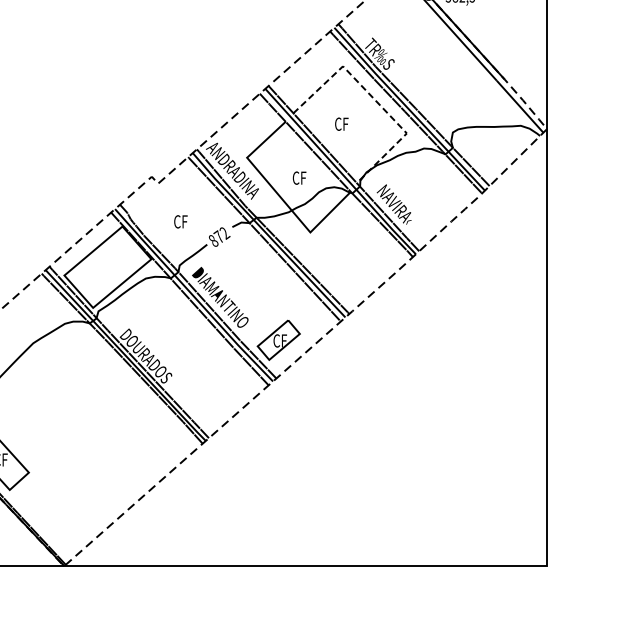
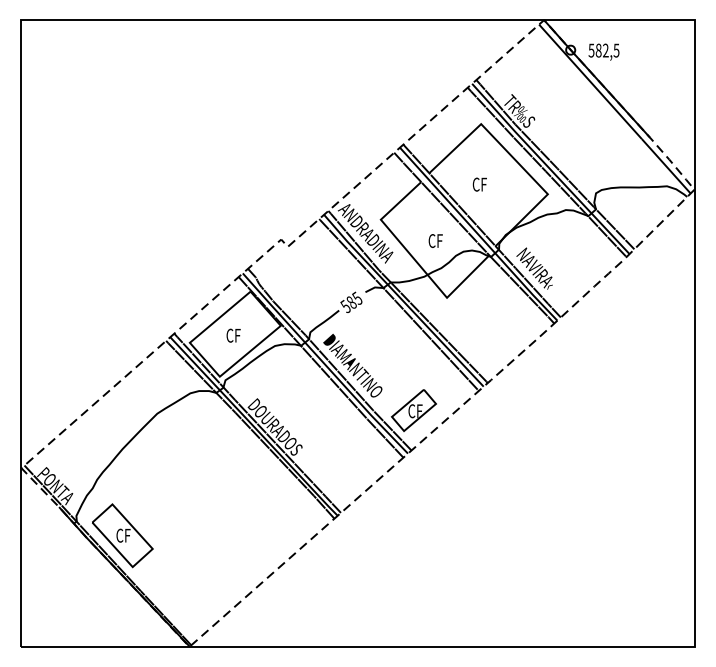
line: (375, 101) -> (515, 160), dashed -> solid
text: (180, 221) -> (233, 335), moved
text: (219, 235) -> (351, 301), 872 -> 585

